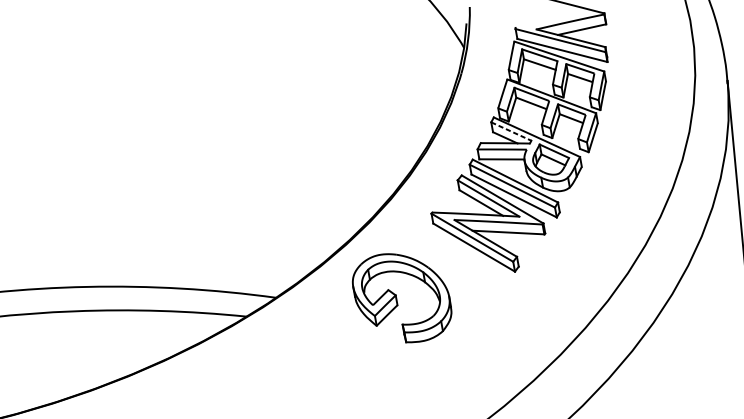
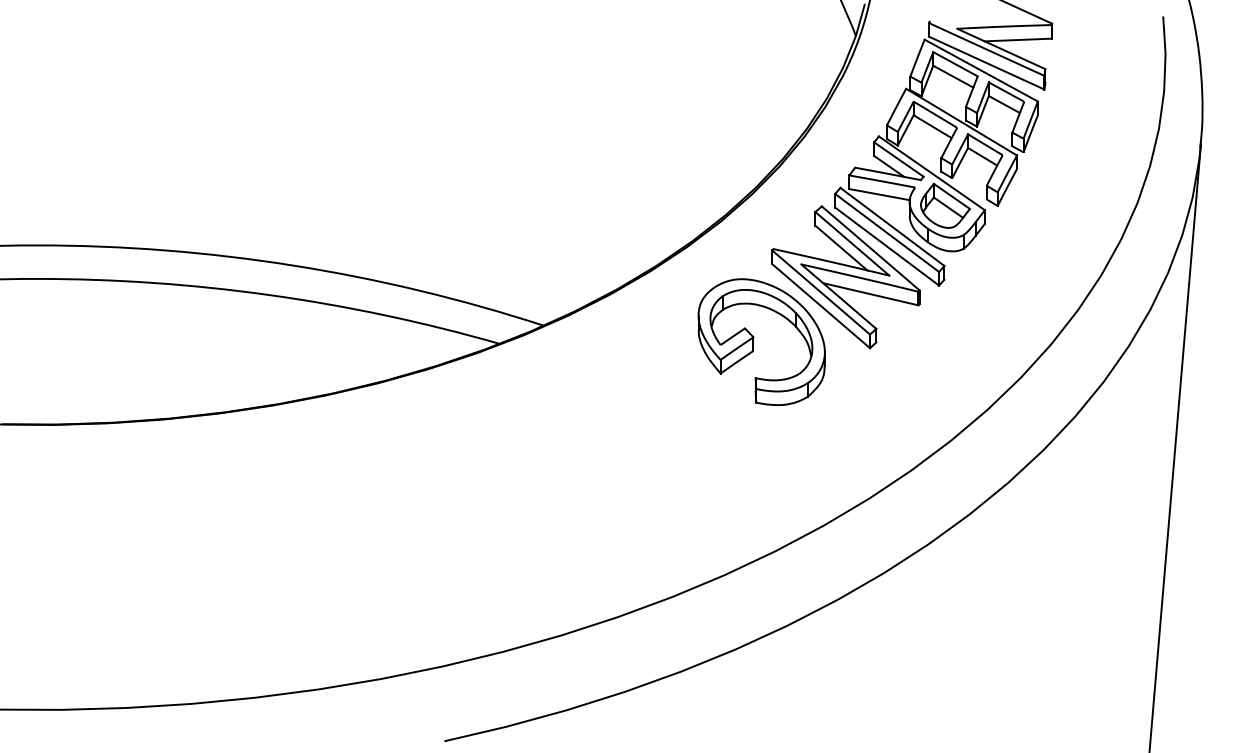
line: (511, 131) -> (899, 159), dashed -> solid
part: (396, 298) -> (753, 341), moved

